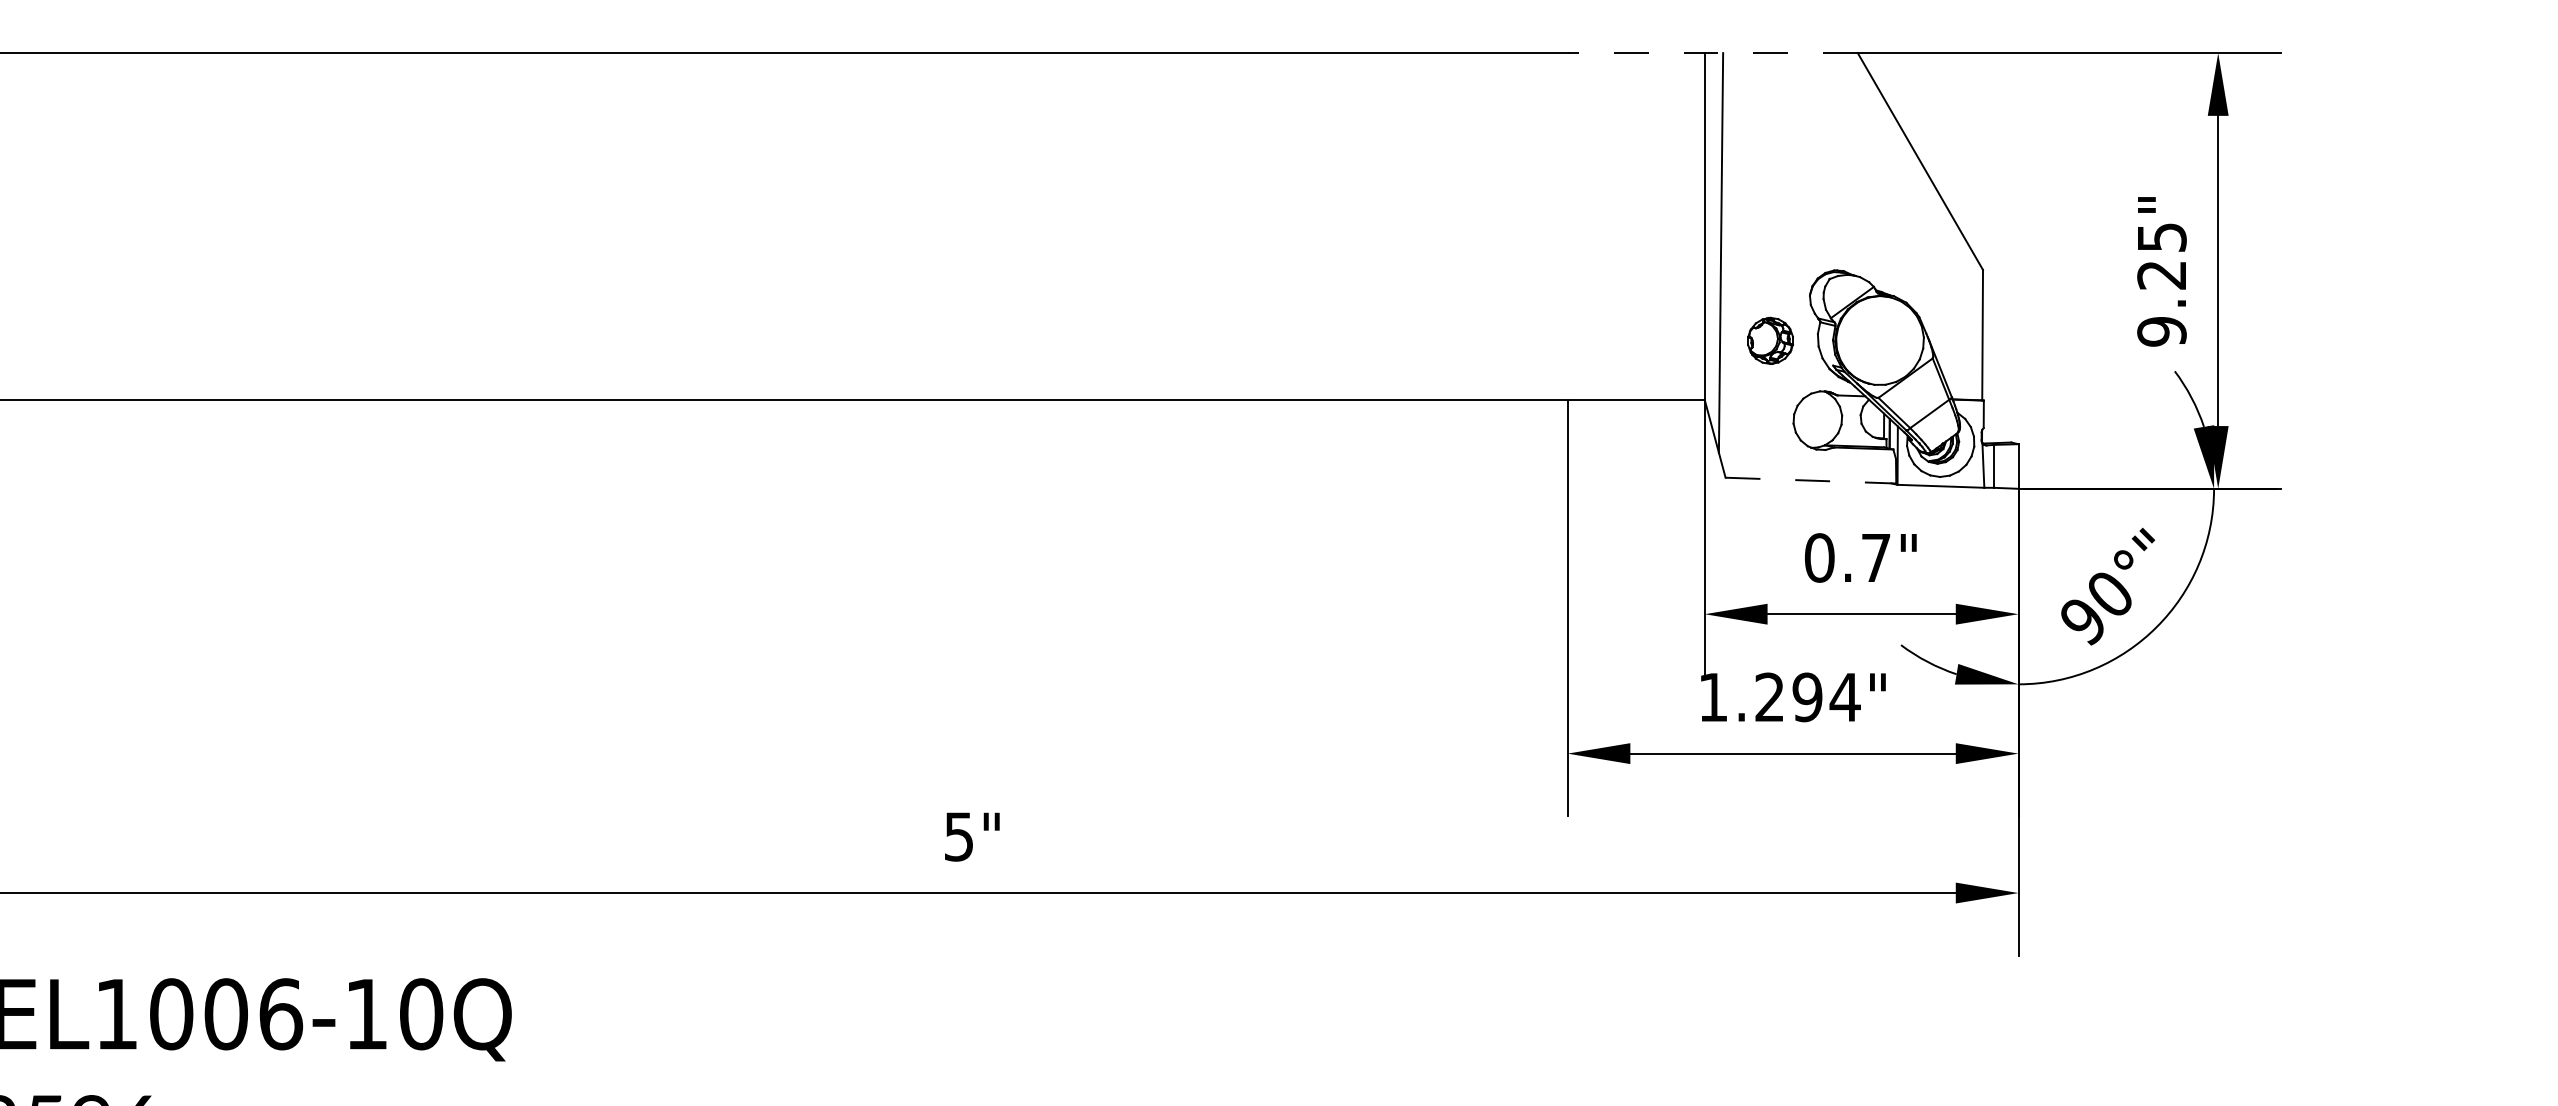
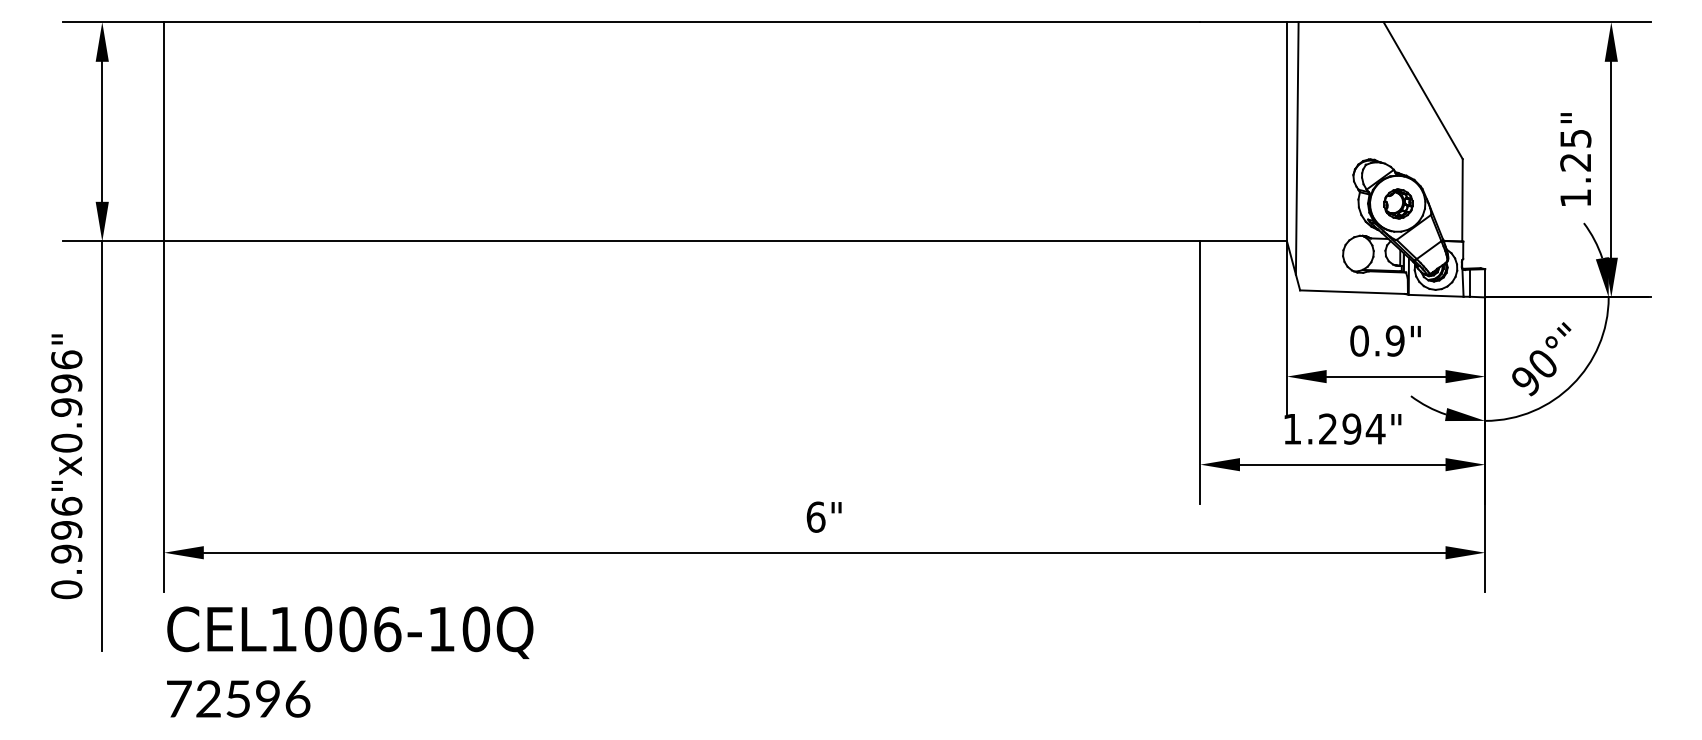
line: (1713, 53) -> (1292, 22), dashed -> solid
text: (2161, 330) -> (1575, 197), 9.25" -> 1.25"
part: (1770, 340) -> (1398, 203), moved
line: (1811, 481) -> (1354, 292), dashed -> solid
text: (1874, 557) -> (1394, 340), 0.7" -> 0.9"
text: (958, 835) -> (815, 516), 5" -> 6"

